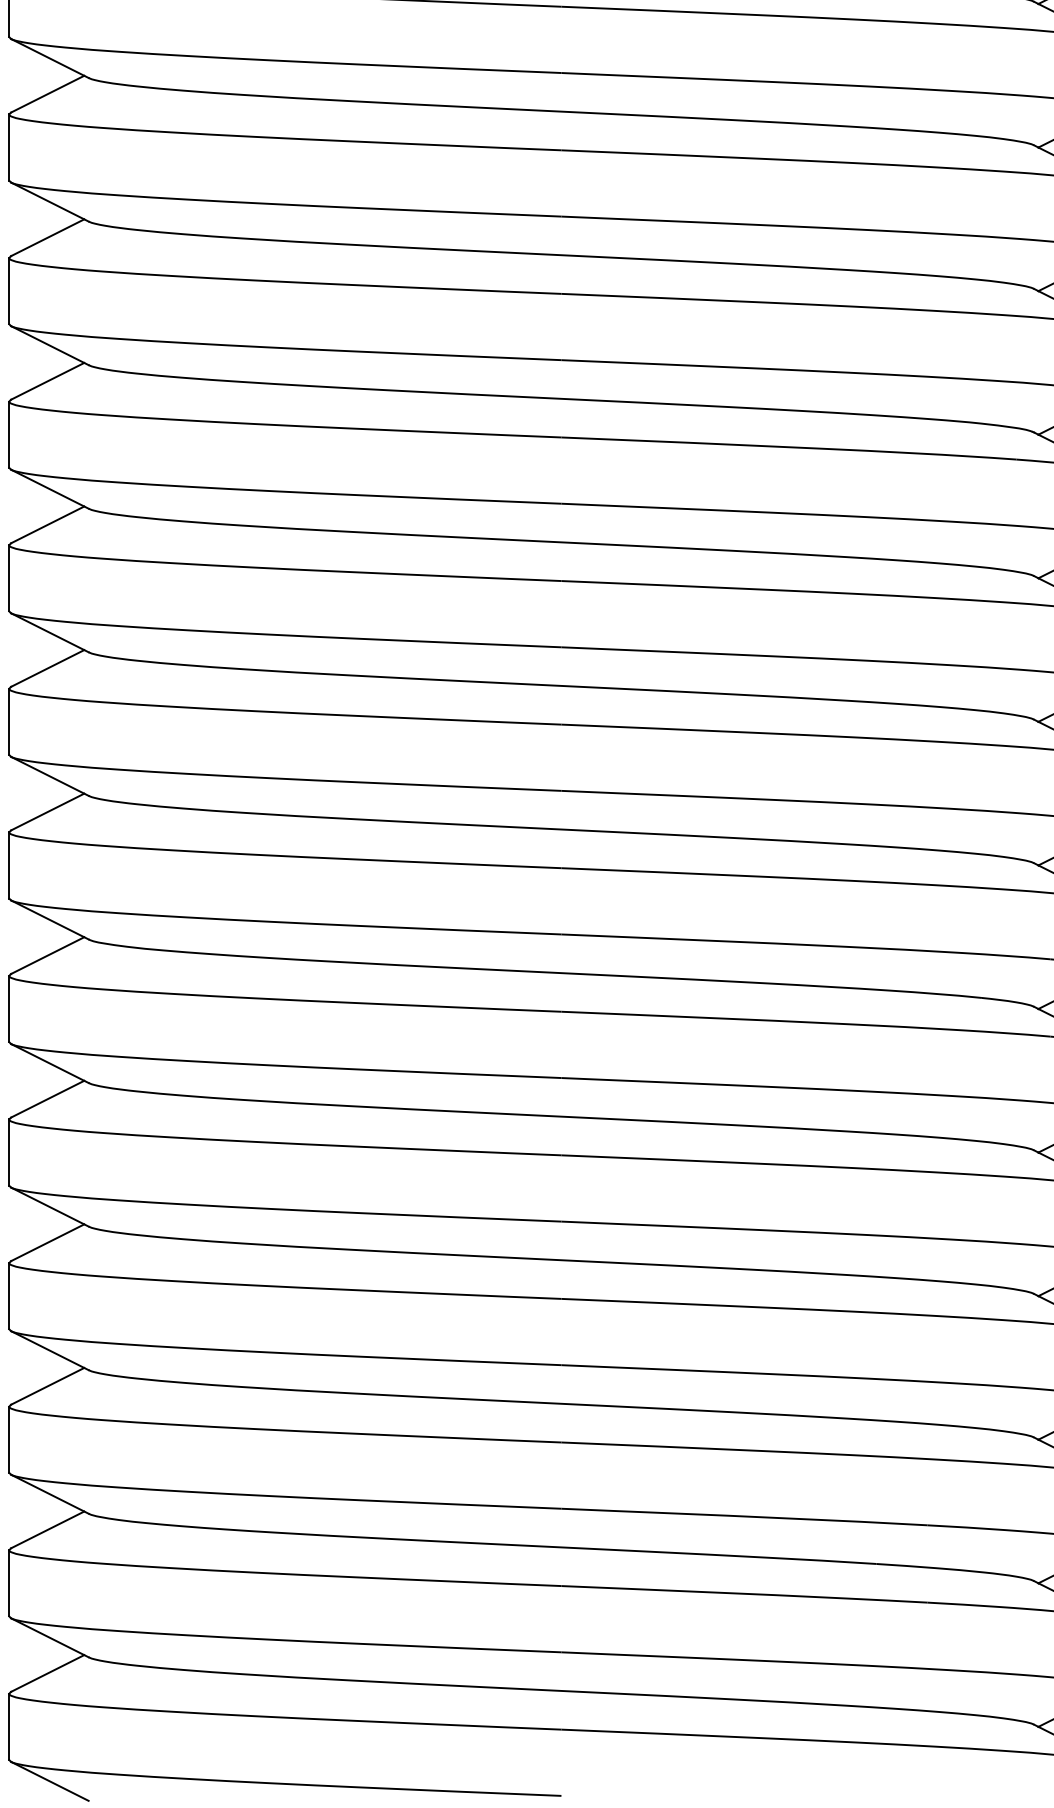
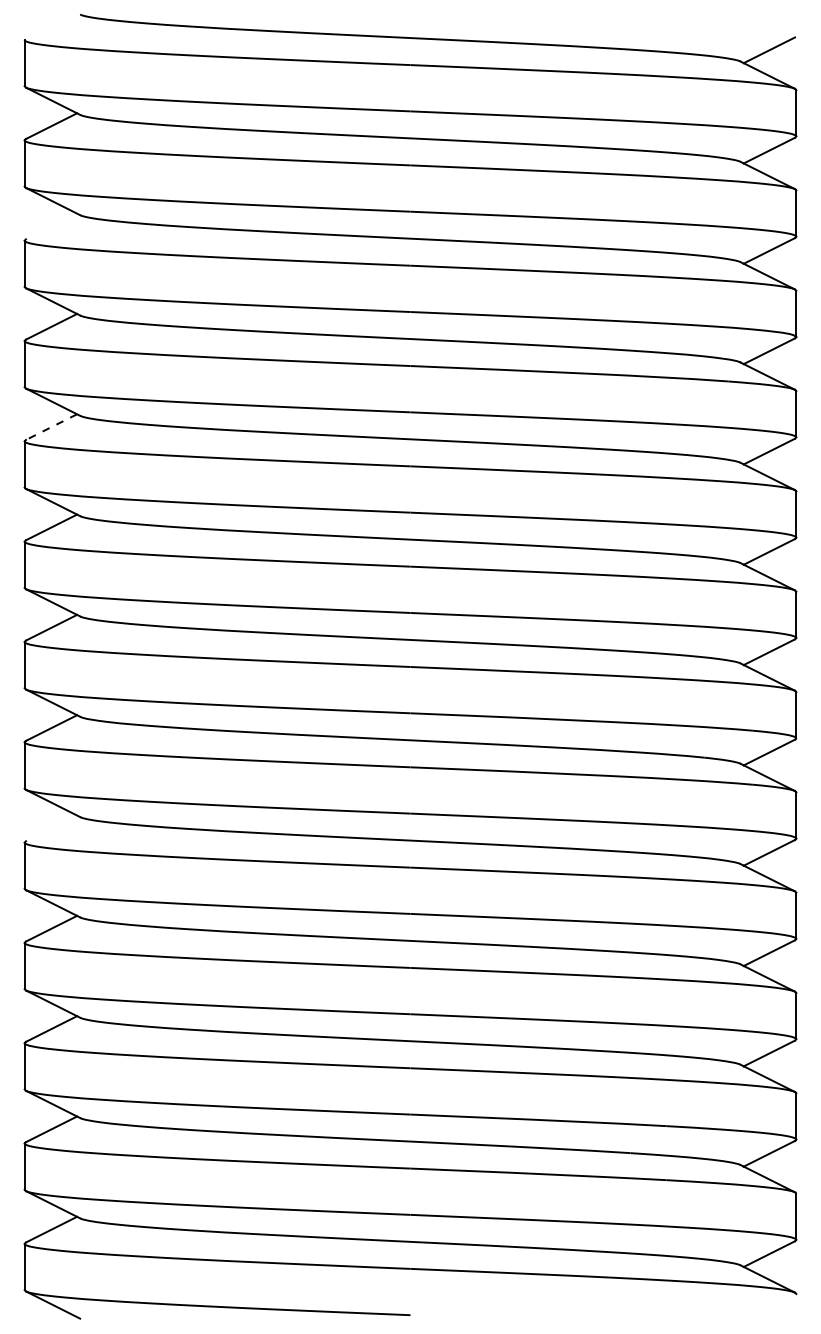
line: (47, 237) -> (51, 226), removed
line: (47, 525) -> (51, 427), solid -> dashed
line: (47, 1099) -> (51, 828), removed

